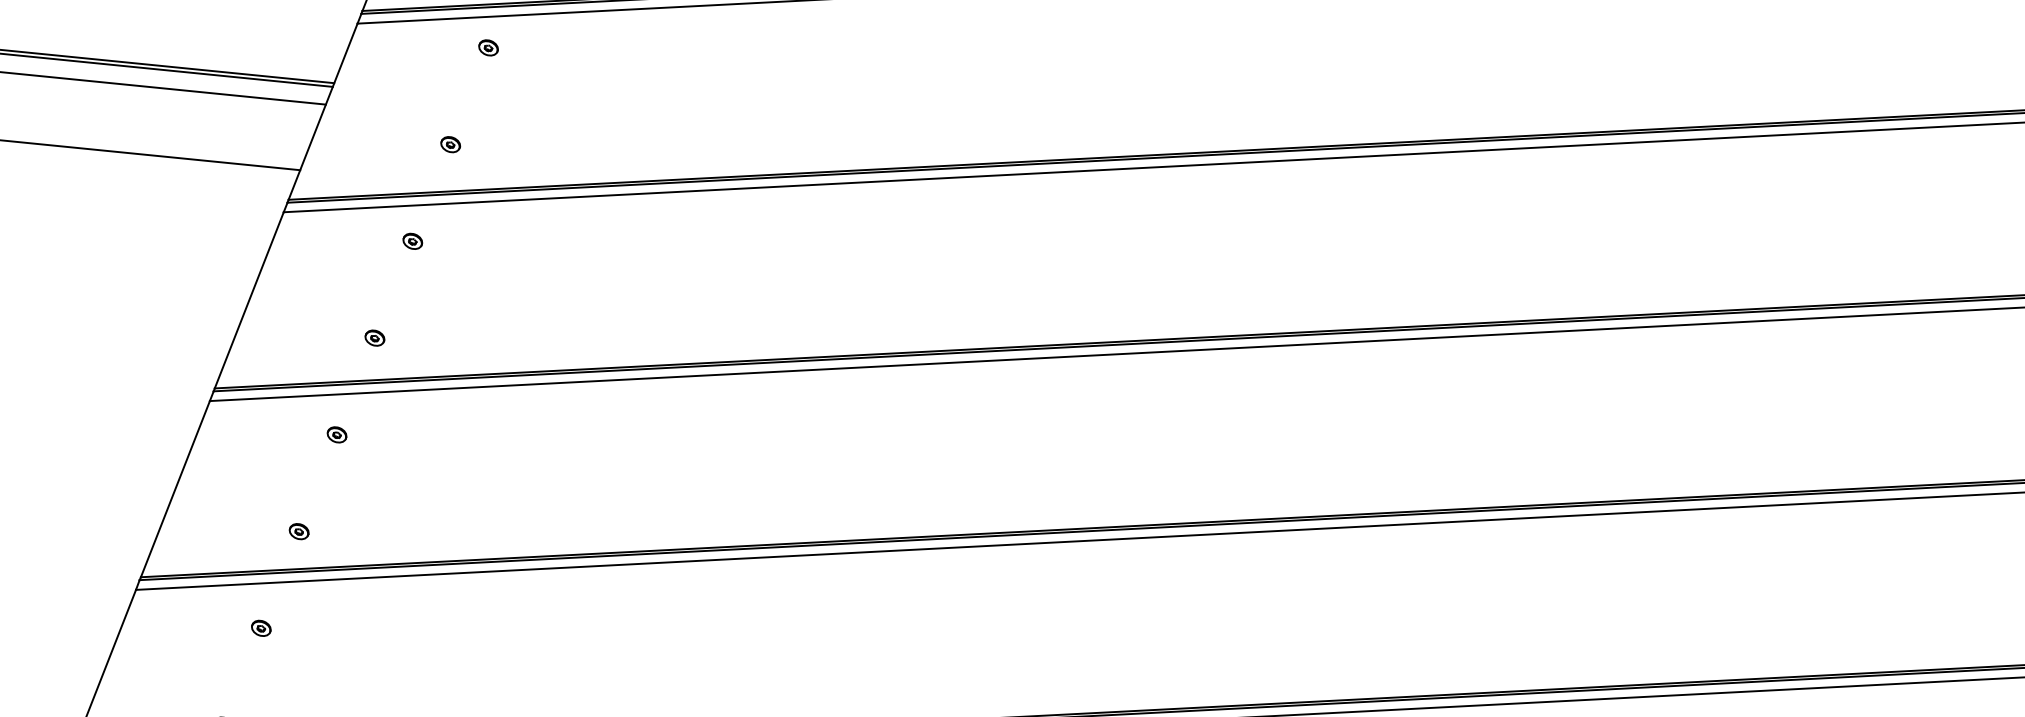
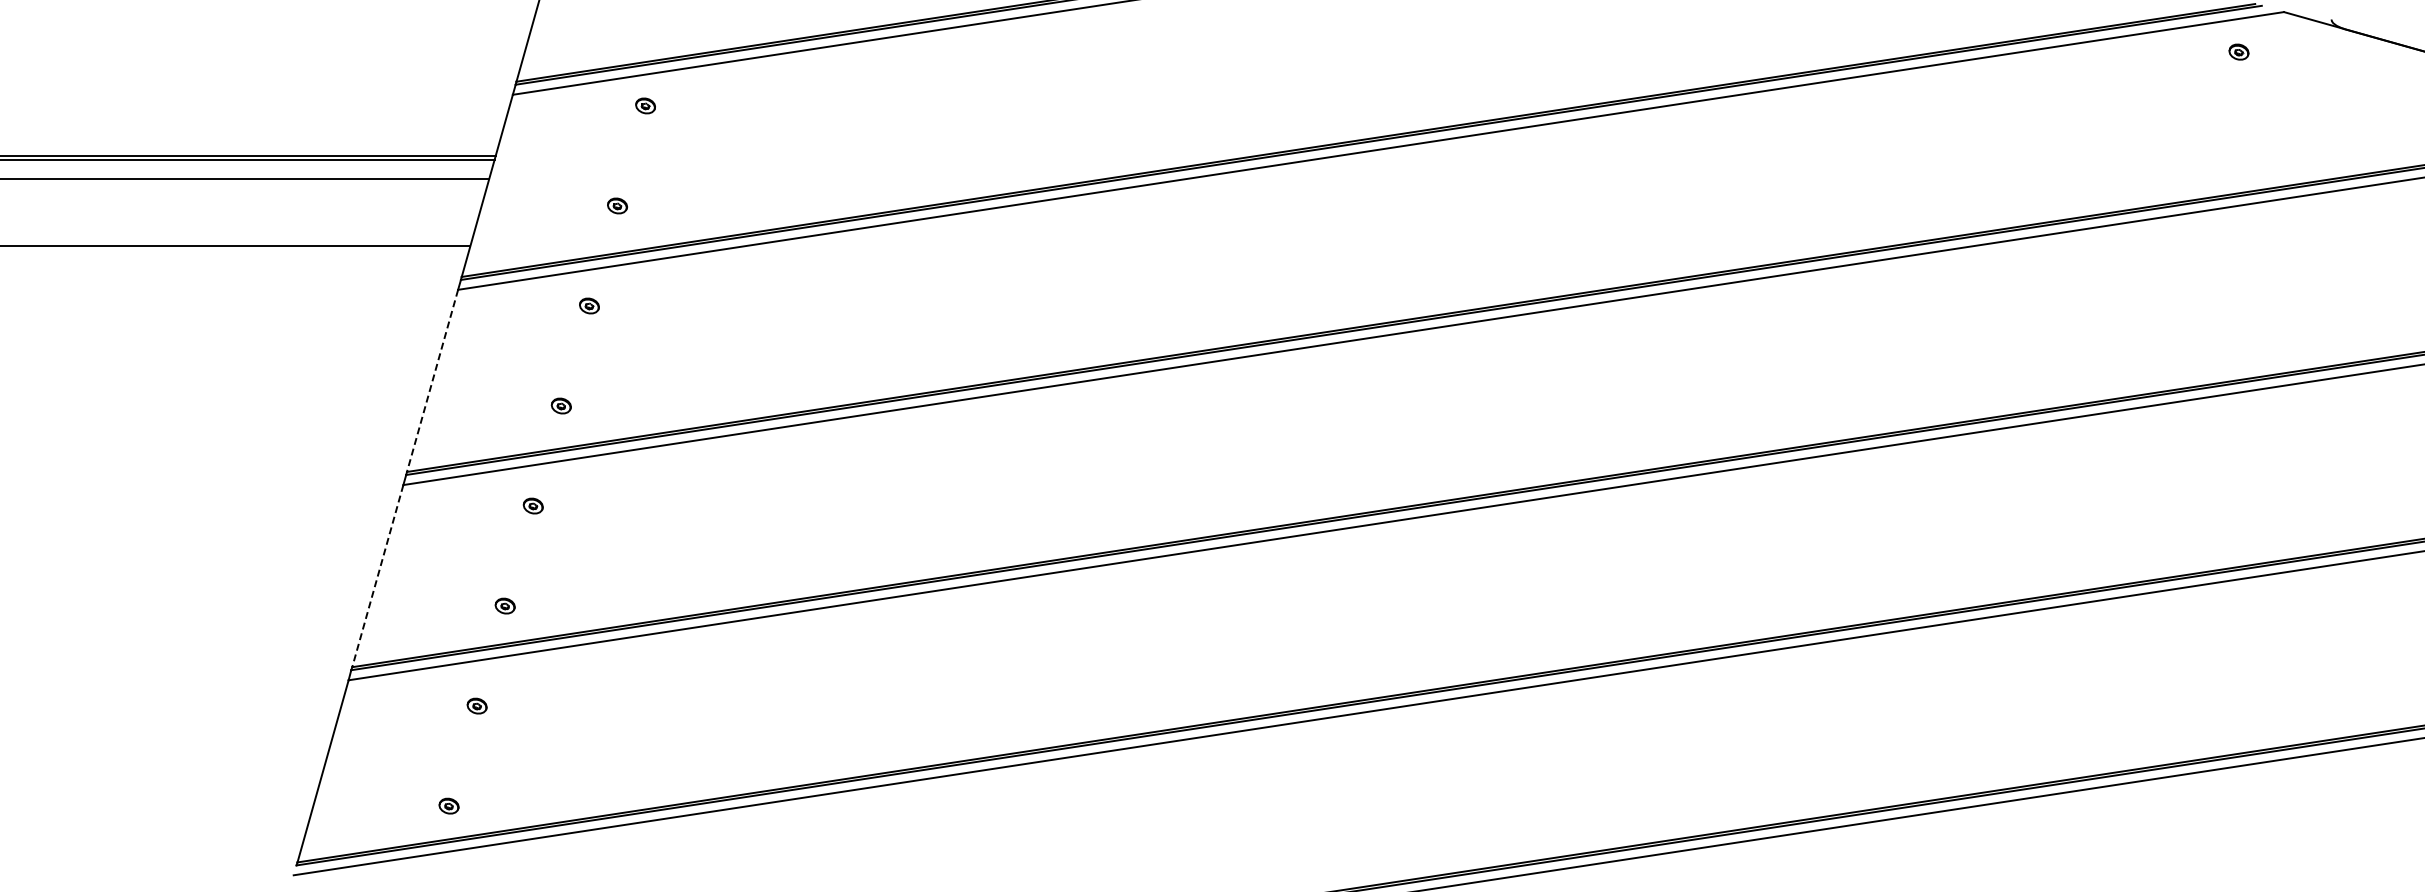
line: (249, 299) -> (432, 380), solid -> dashed
line: (175, 489) -> (377, 576), solid -> dashed

